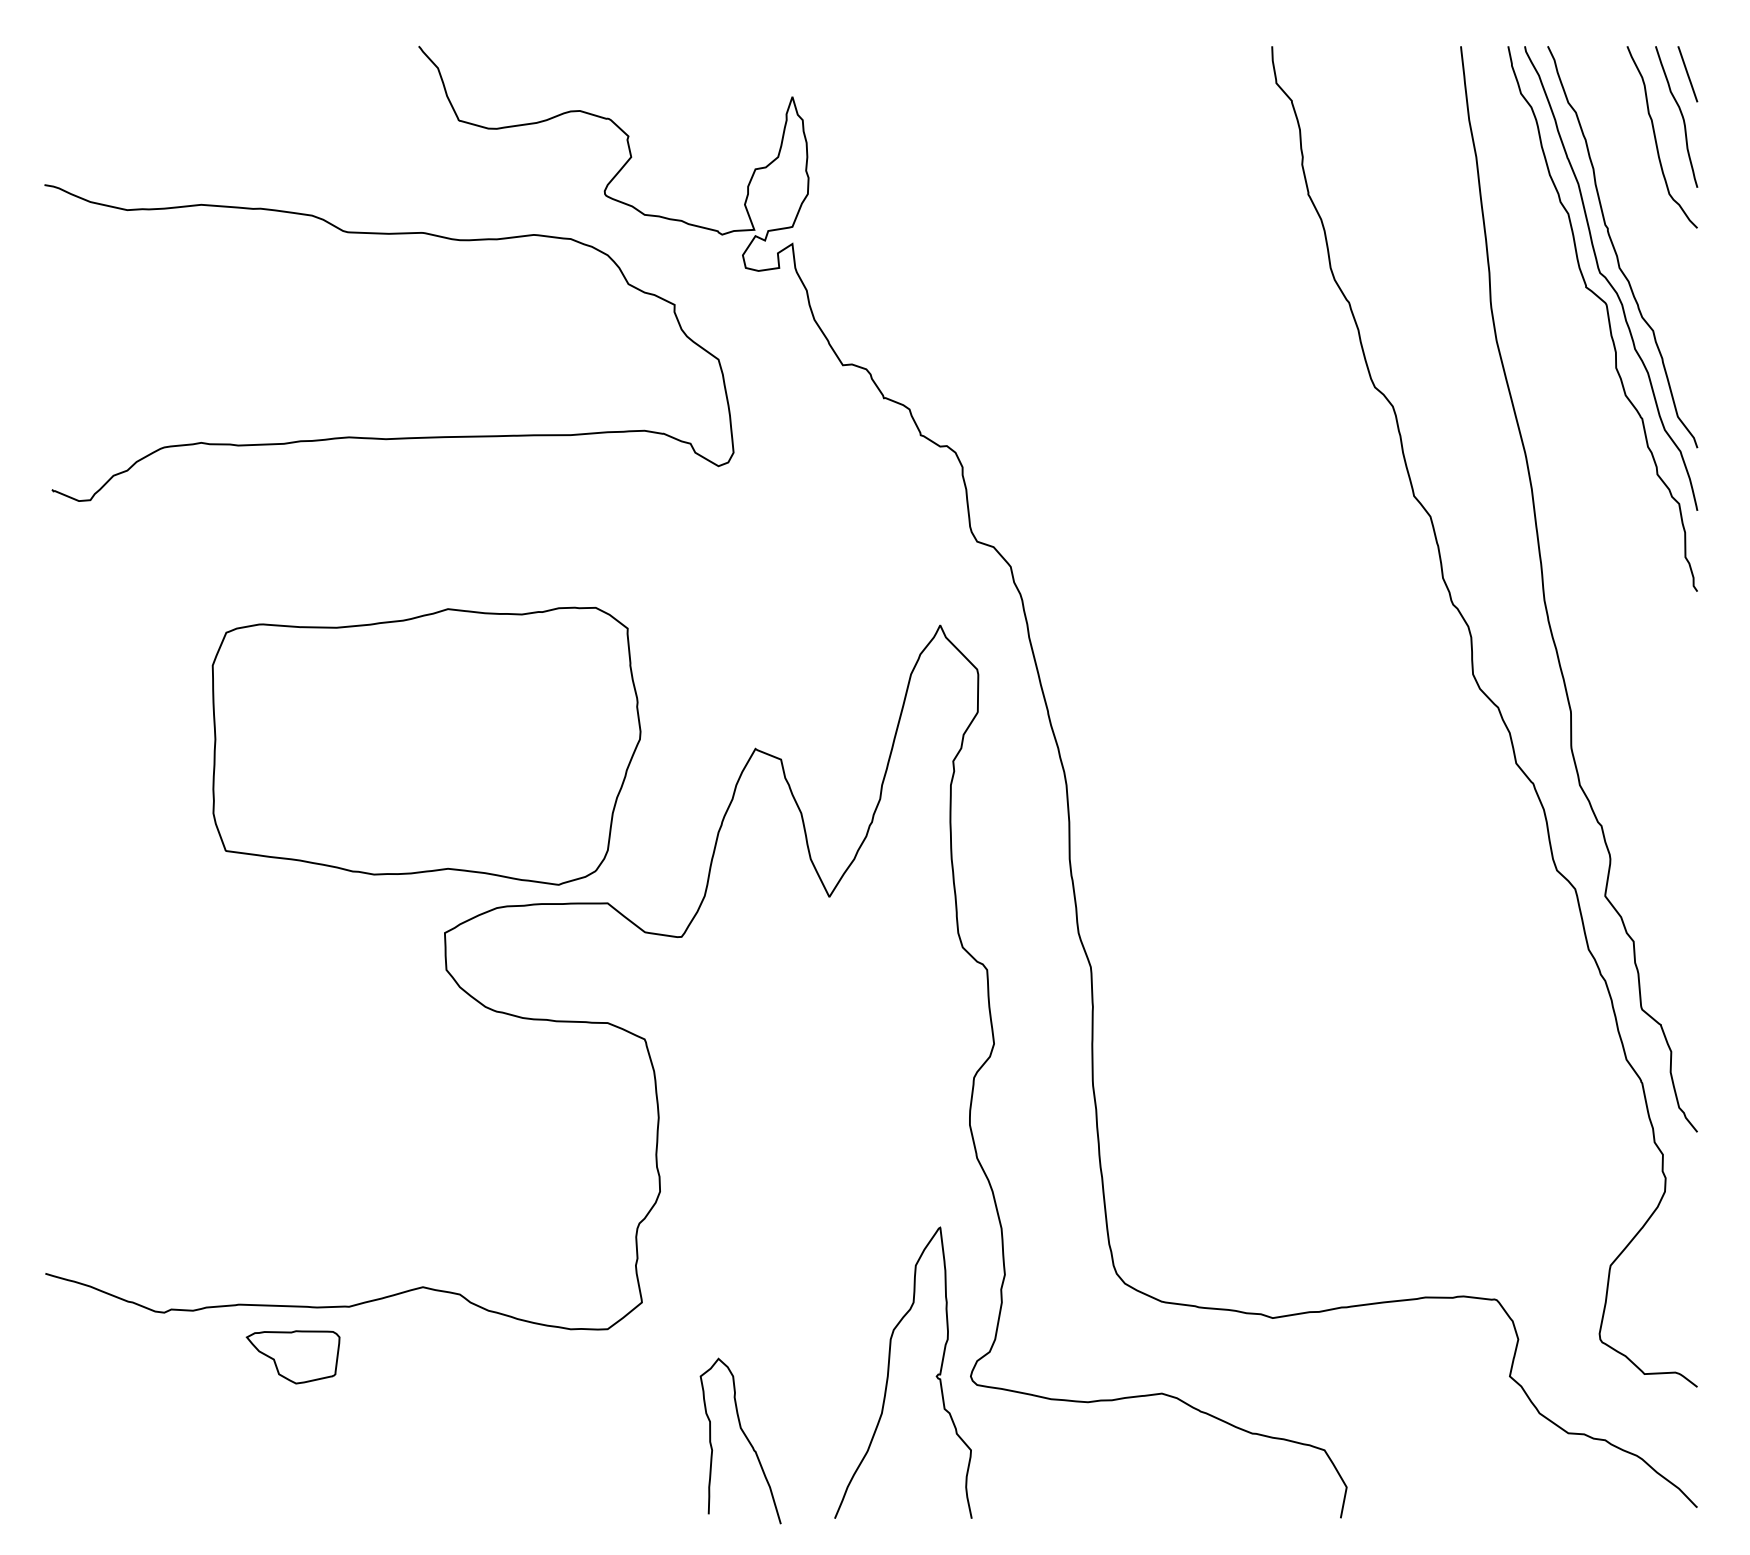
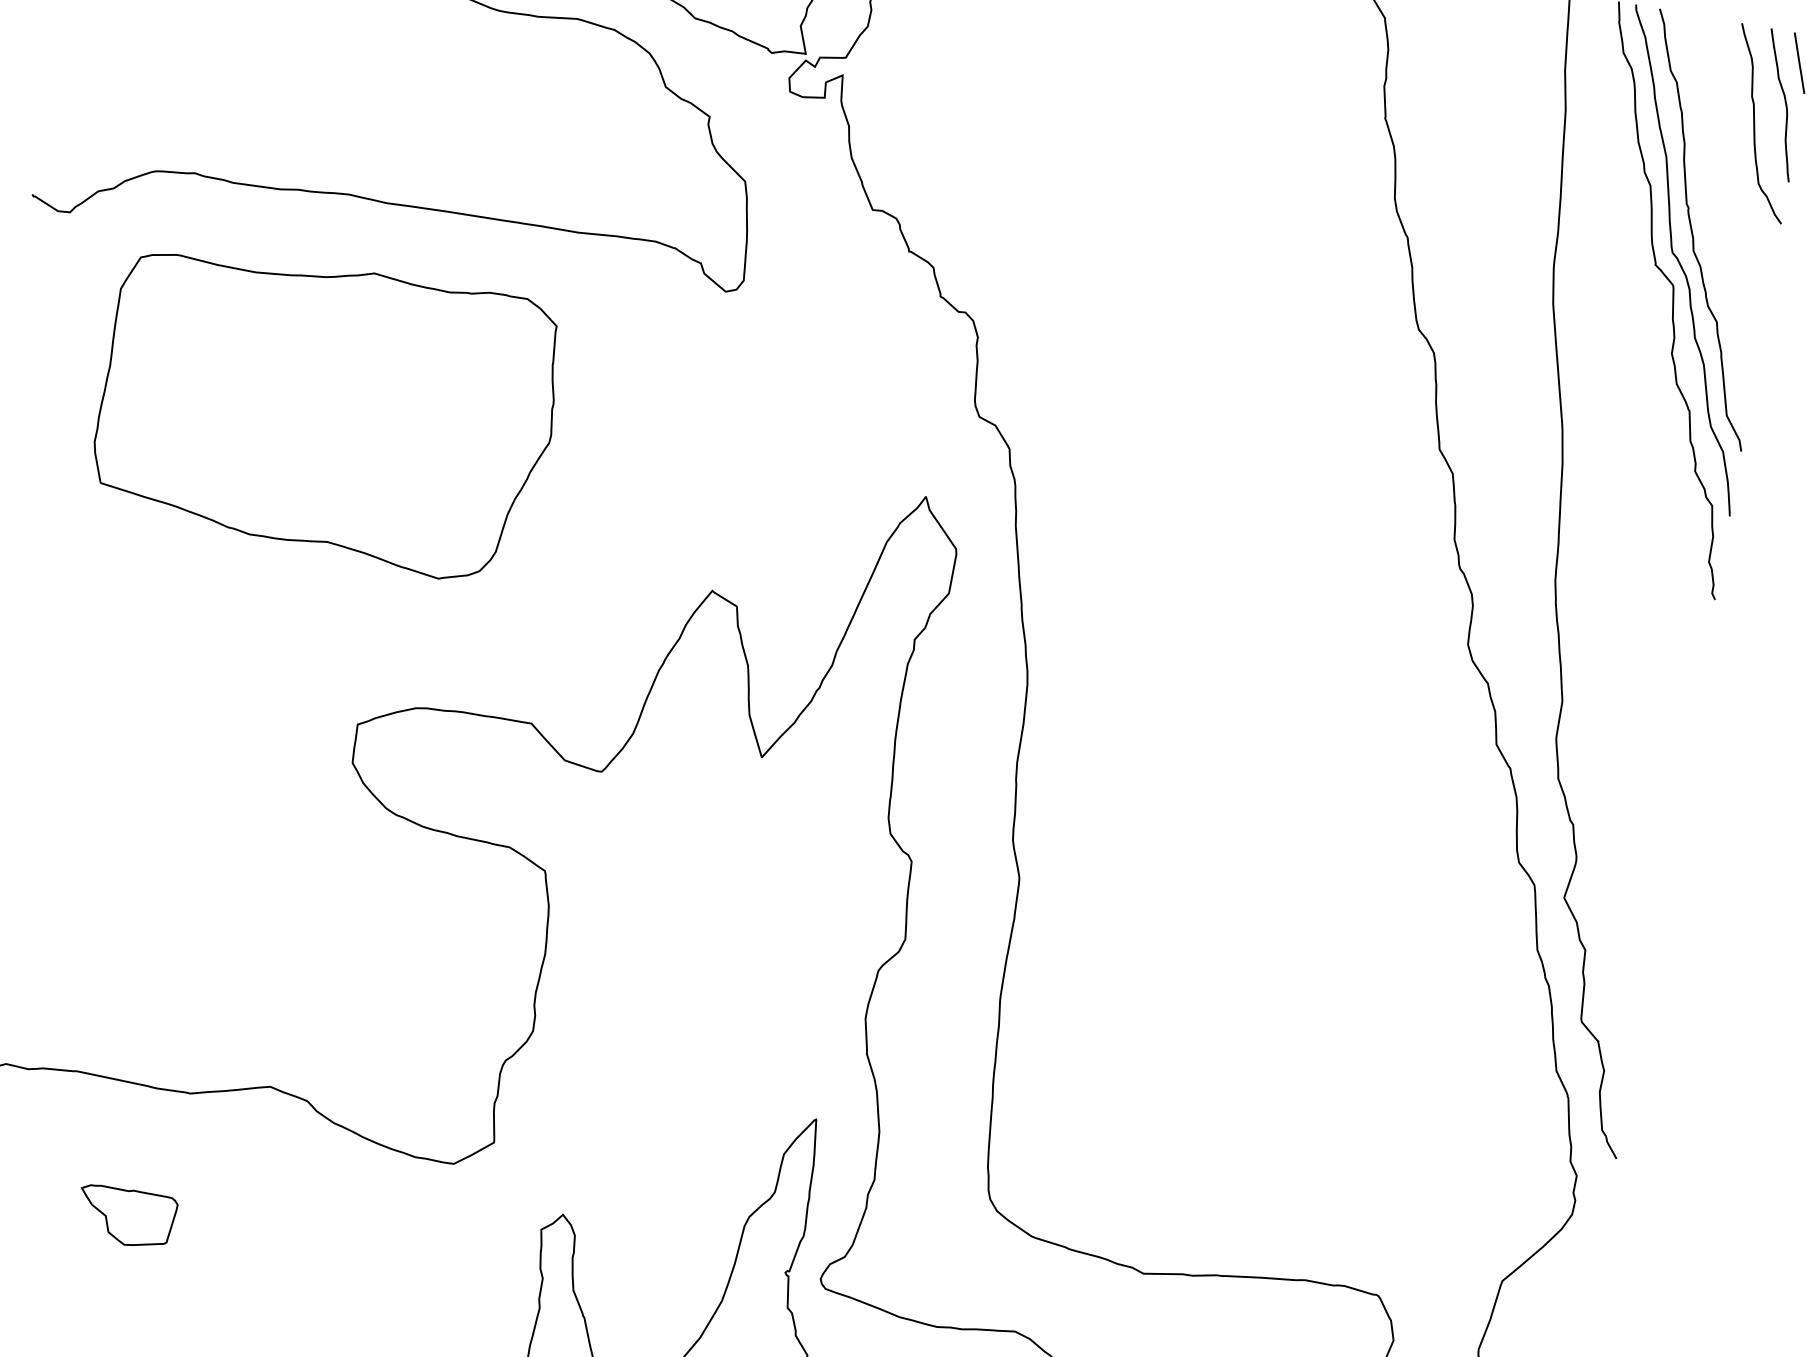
part: (426, 745) -> (327, 410), moved
part: (292, 1357) -> (125, 1217), moved

